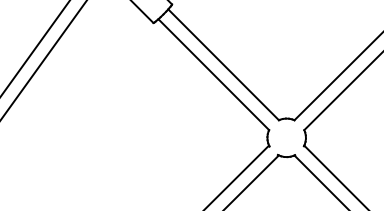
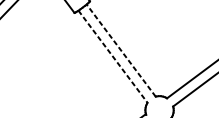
line: (223, 64) -> (121, 50), solid -> dashed
line: (214, 75) -> (113, 57), solid -> dashed

